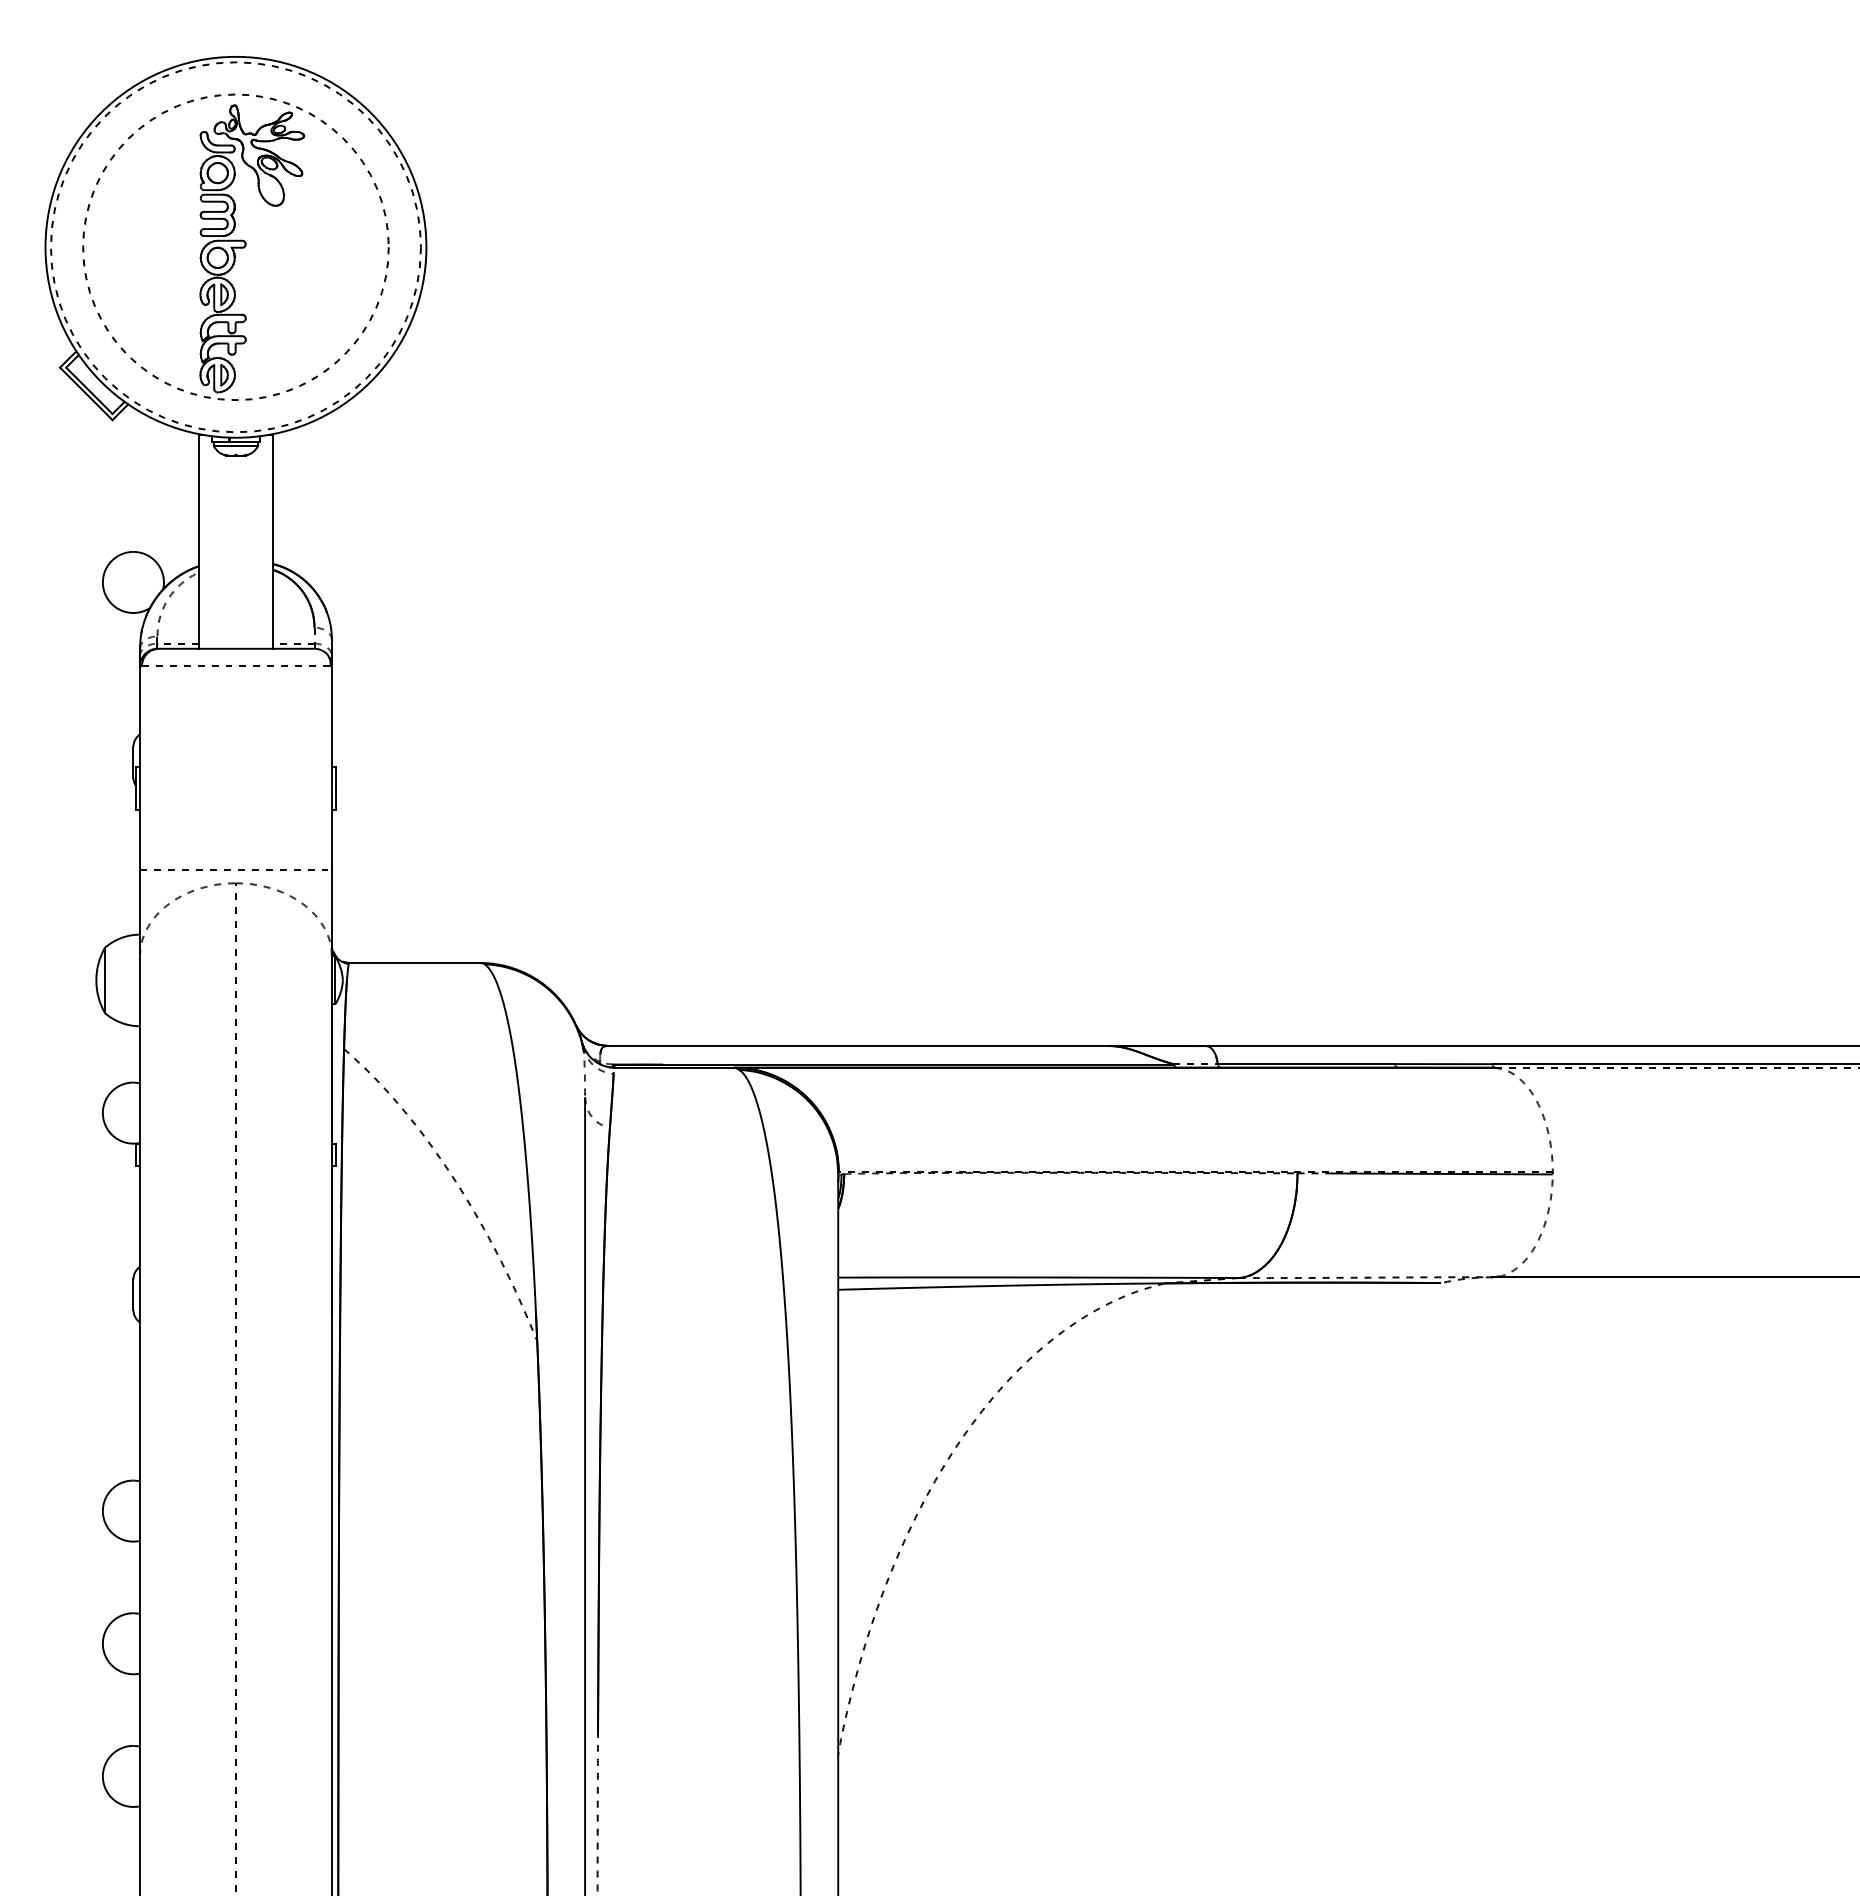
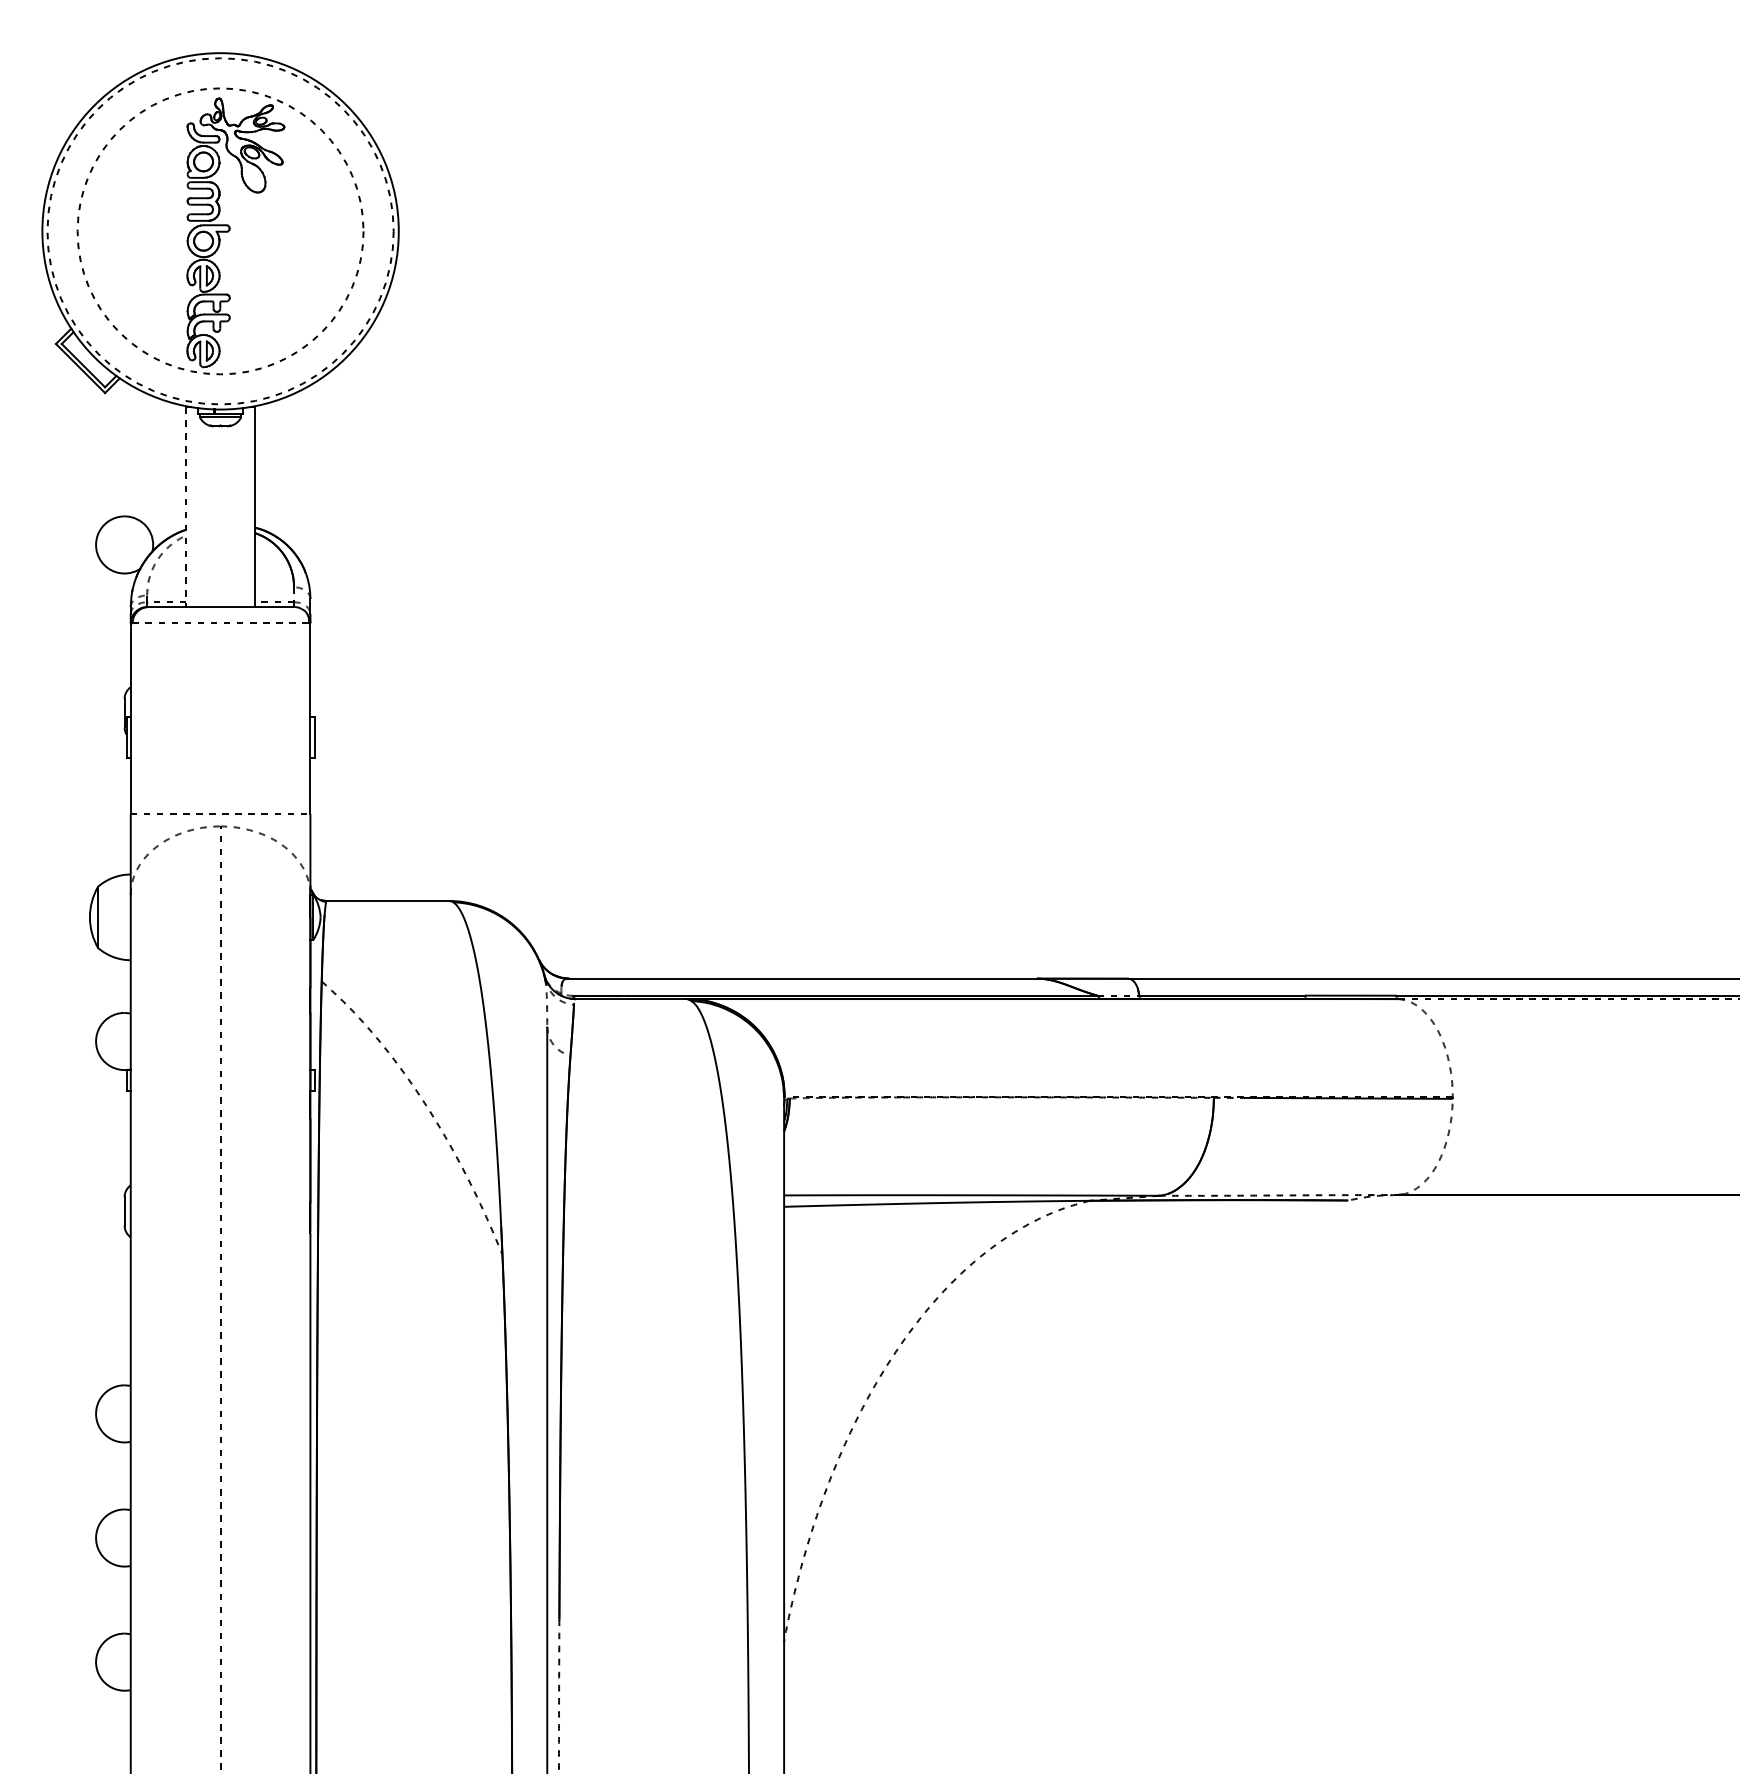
line: (199, 541) -> (186, 506), solid -> dashed

